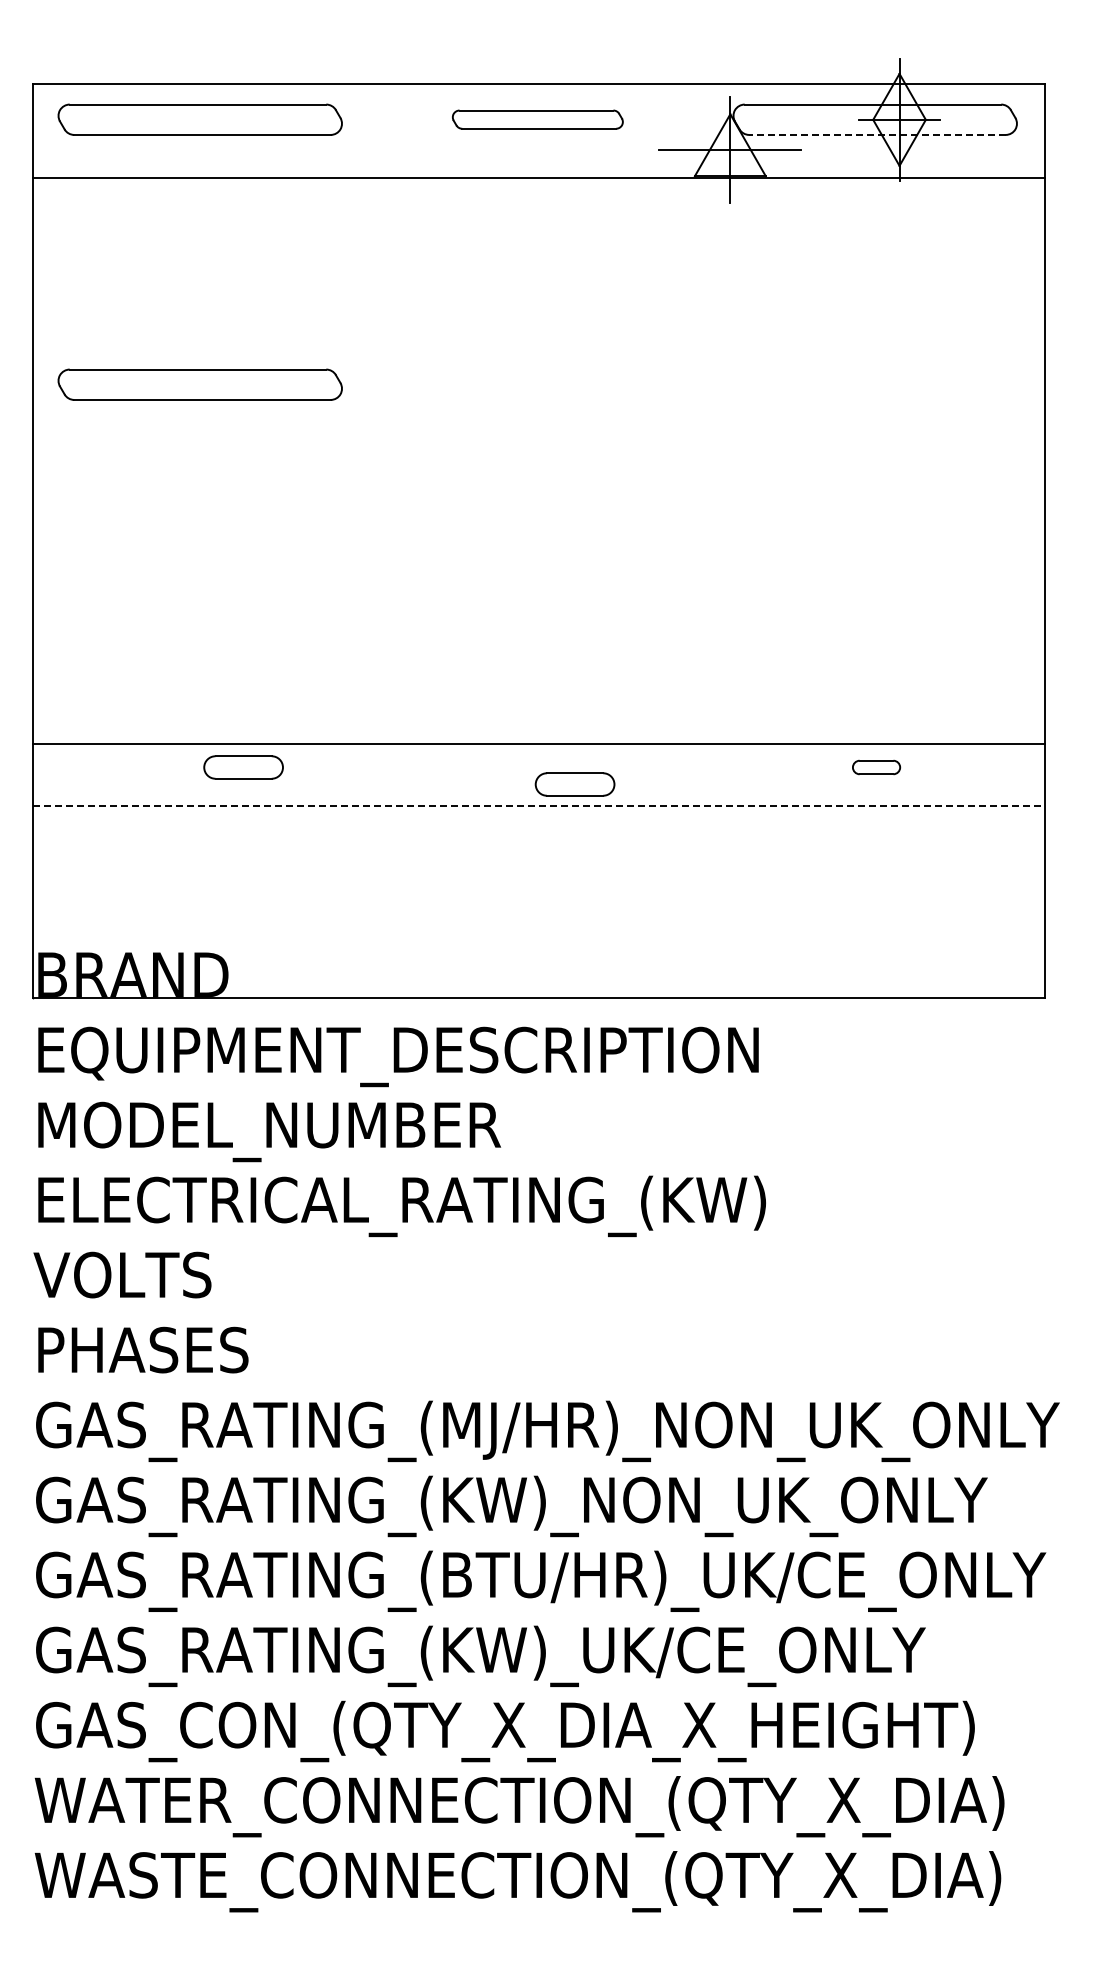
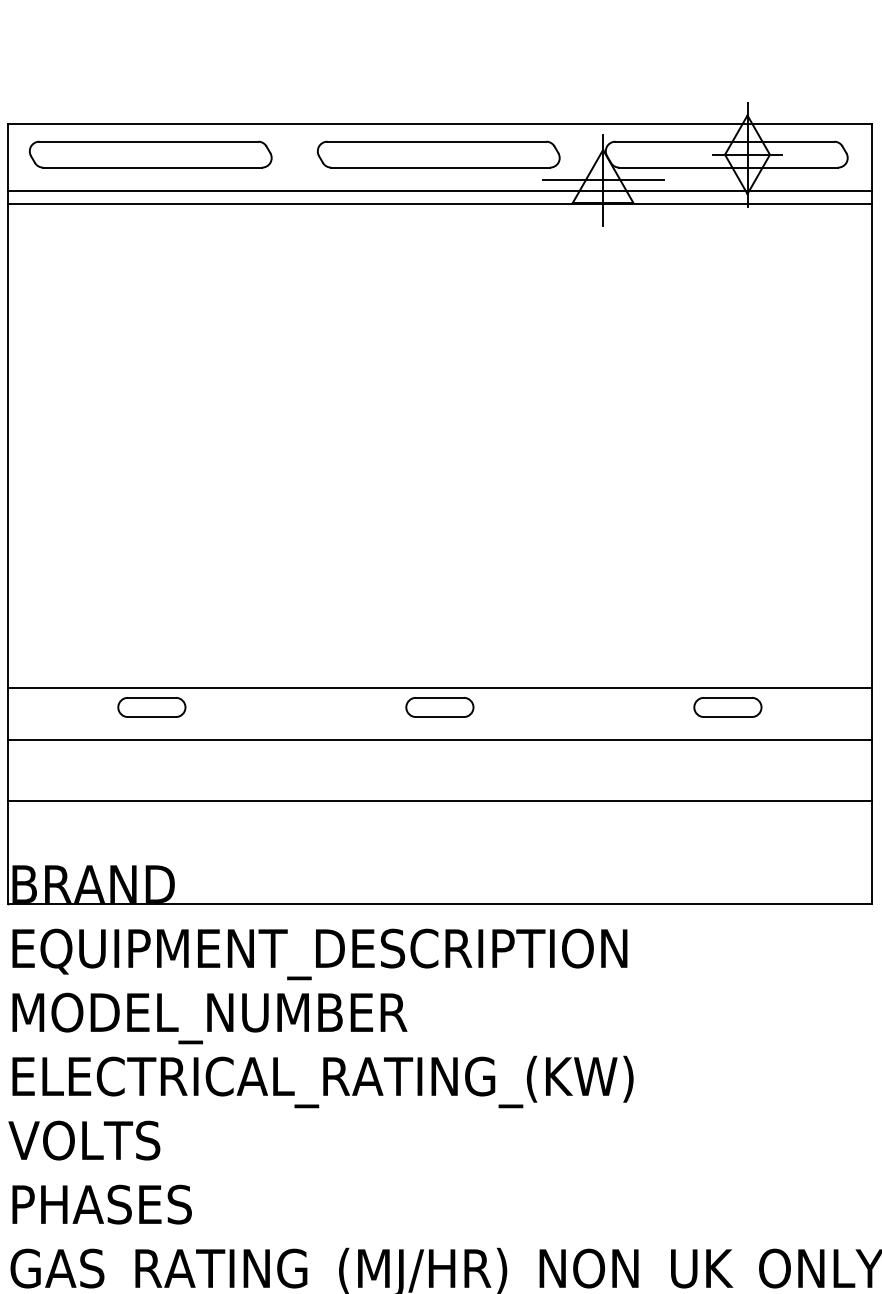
part: (537, 119) -> (438, 154), size x1.67
line: (876, 134) -> (727, 167), dashed -> solid
line: (538, 162) -> (439, 191), added
part: (199, 384) -> (150, 380), removed
part: (243, 767) -> (151, 707), moved
part: (876, 767) -> (727, 707), size x1.67
part: (574, 784) -> (439, 707), moved
line: (539, 805) -> (440, 739), dashed -> solid
line: (538, 877) -> (439, 801), added

